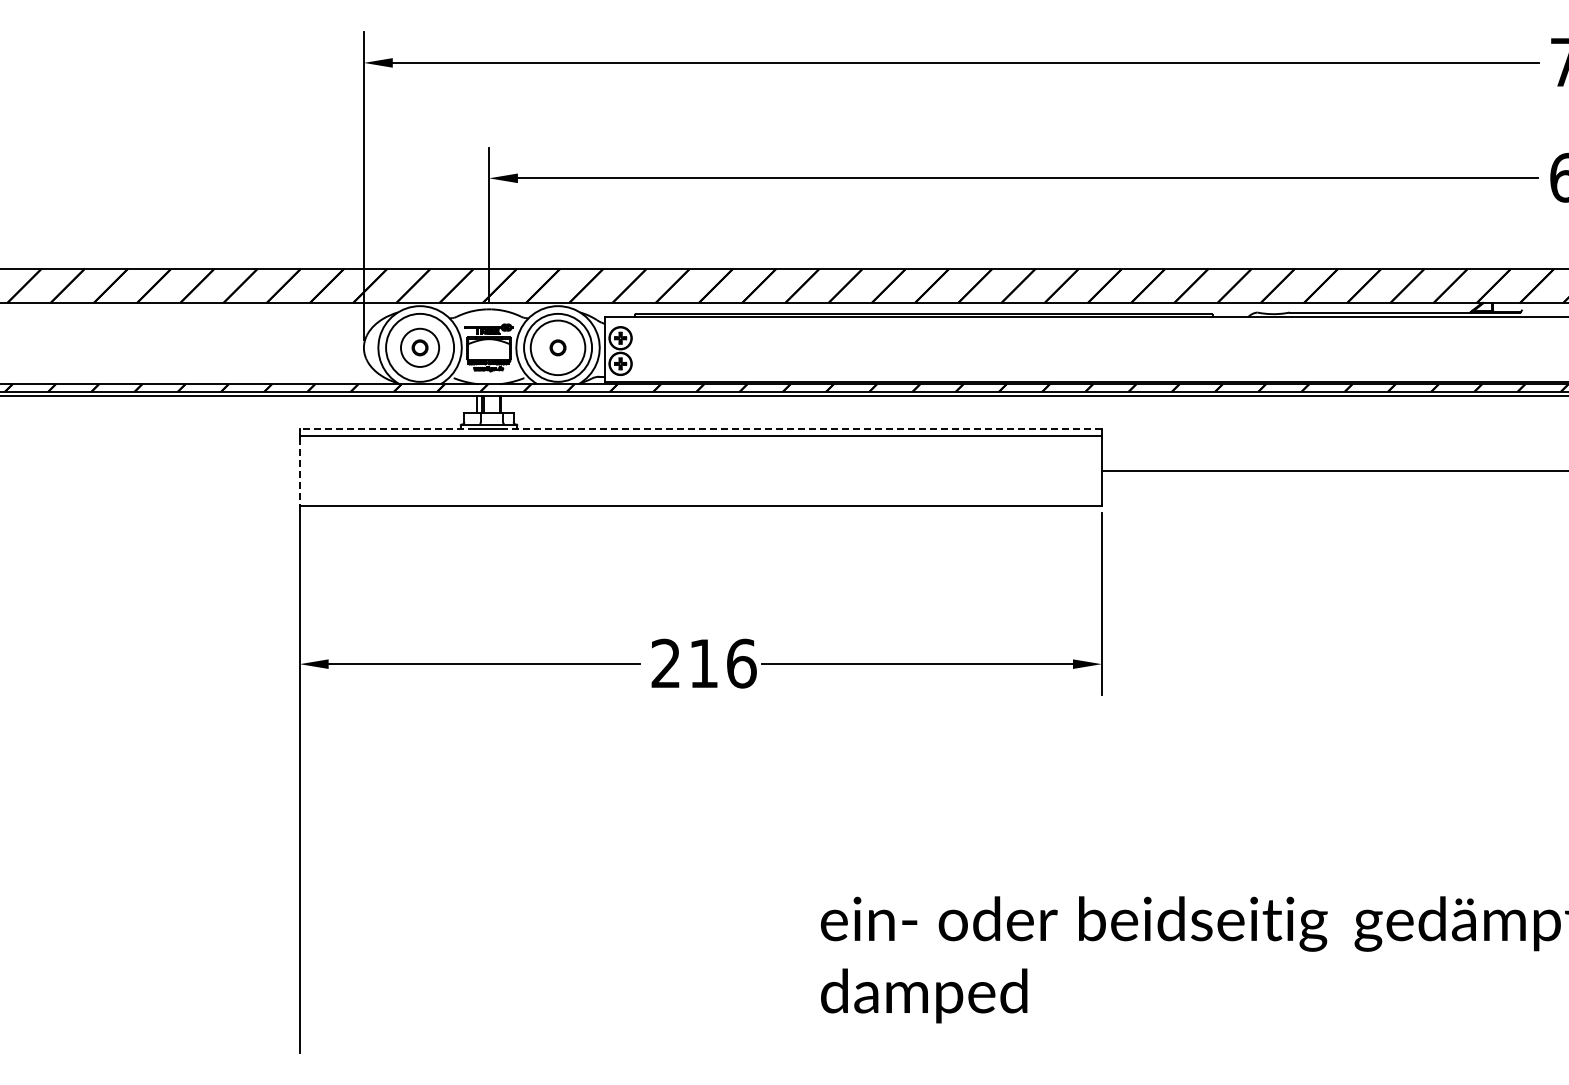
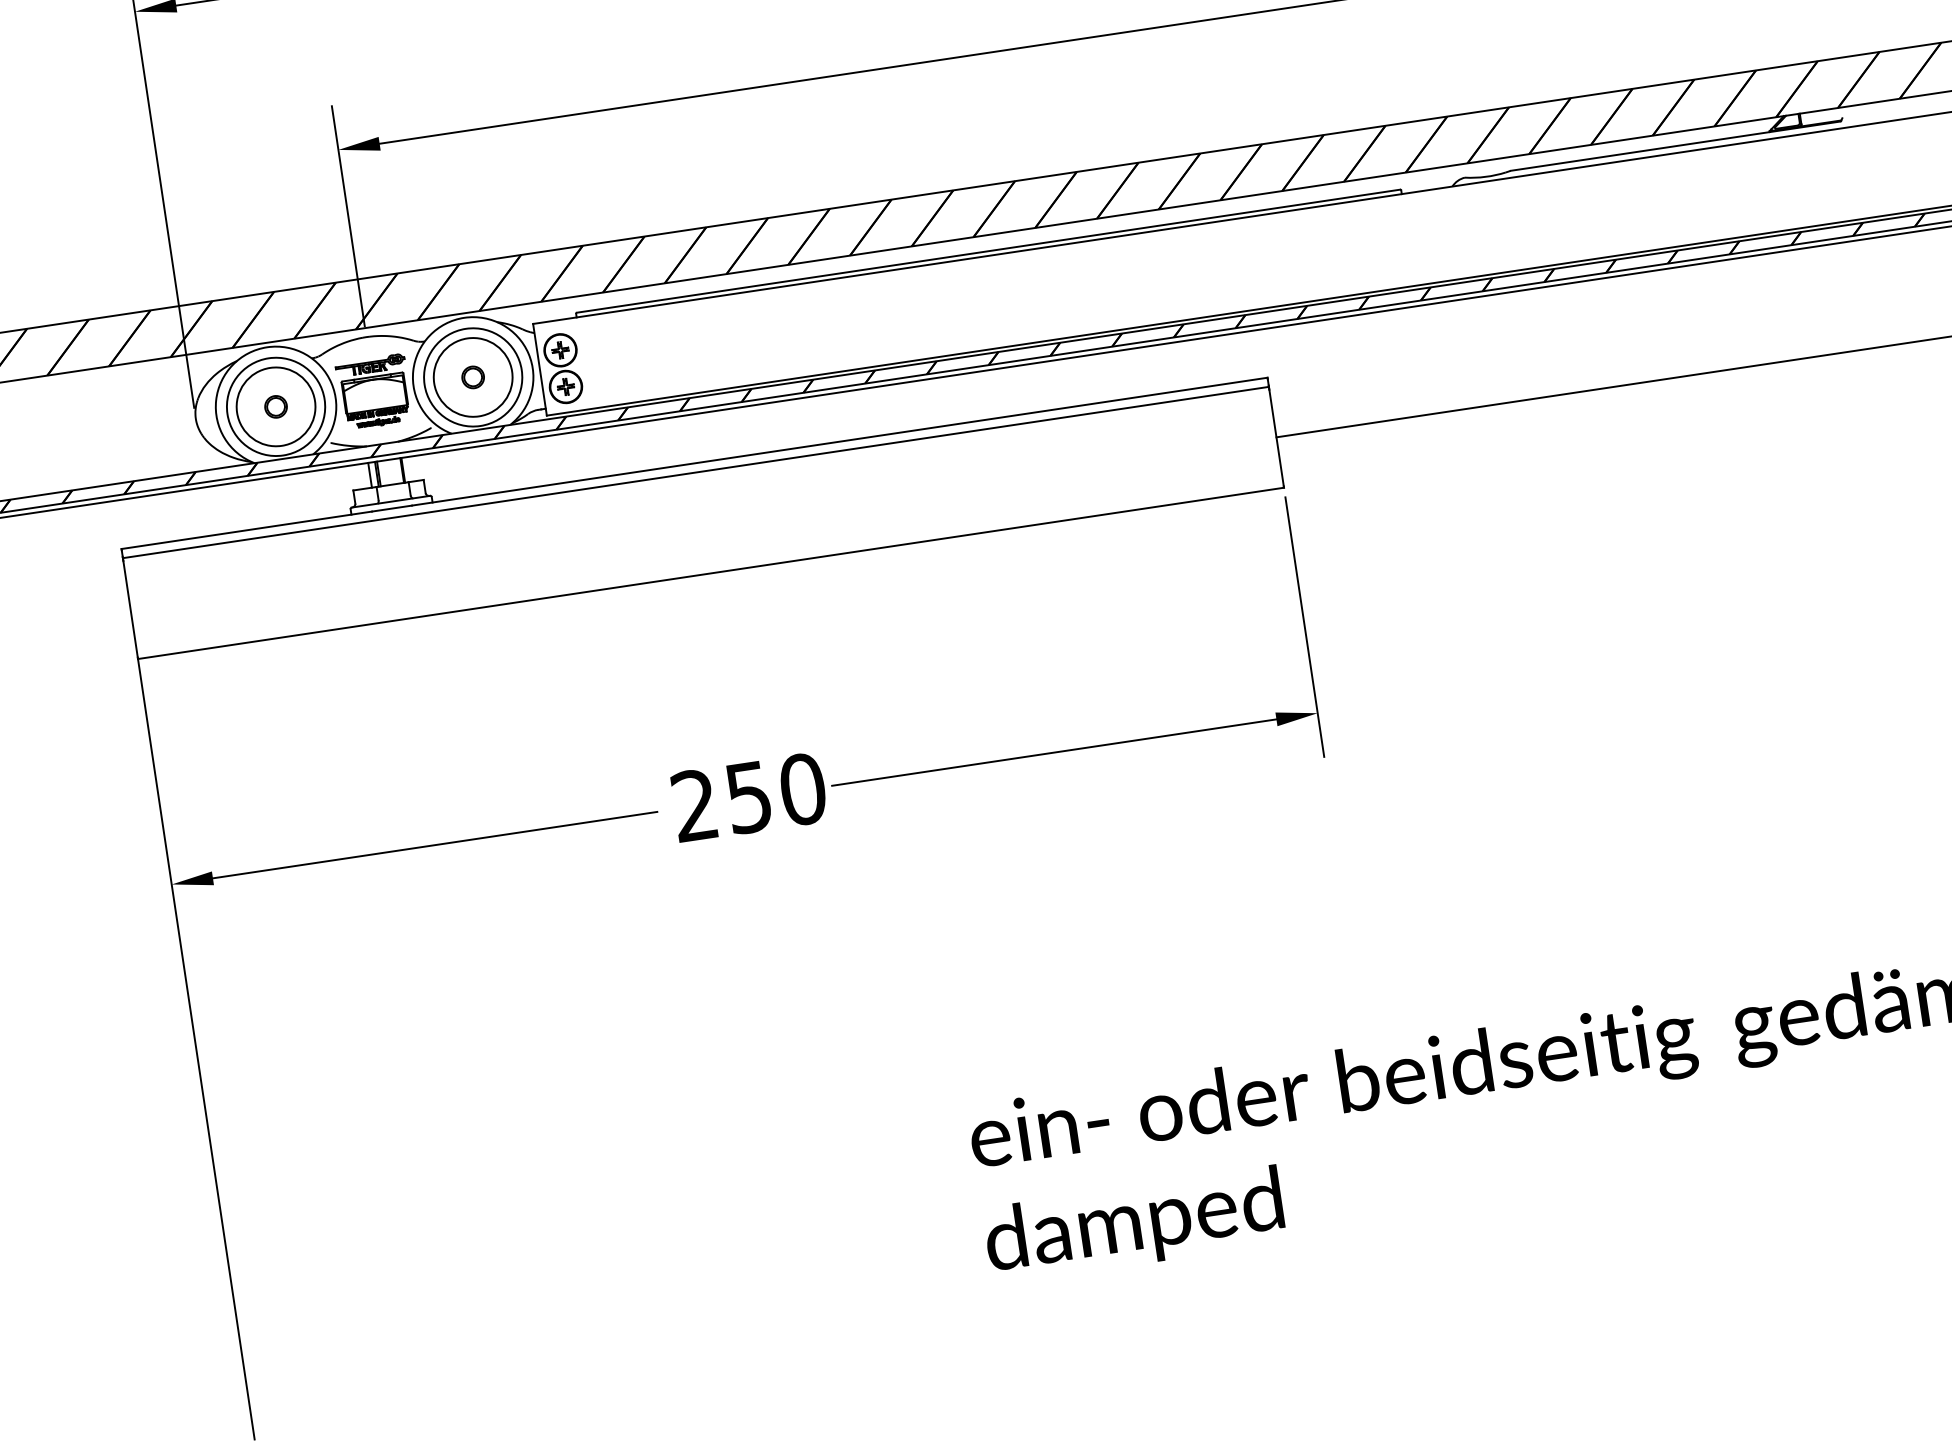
circle: (419, 347) -> (275, 406), size x1.43
line: (387, 429) -> (246, 530), dashed -> solid
line: (801, 429) -> (838, 442), dashed -> solid
line: (299, 471) -> (130, 609), dashed -> solid
text: (722, 663) -> (775, 793), 216 -> 250

